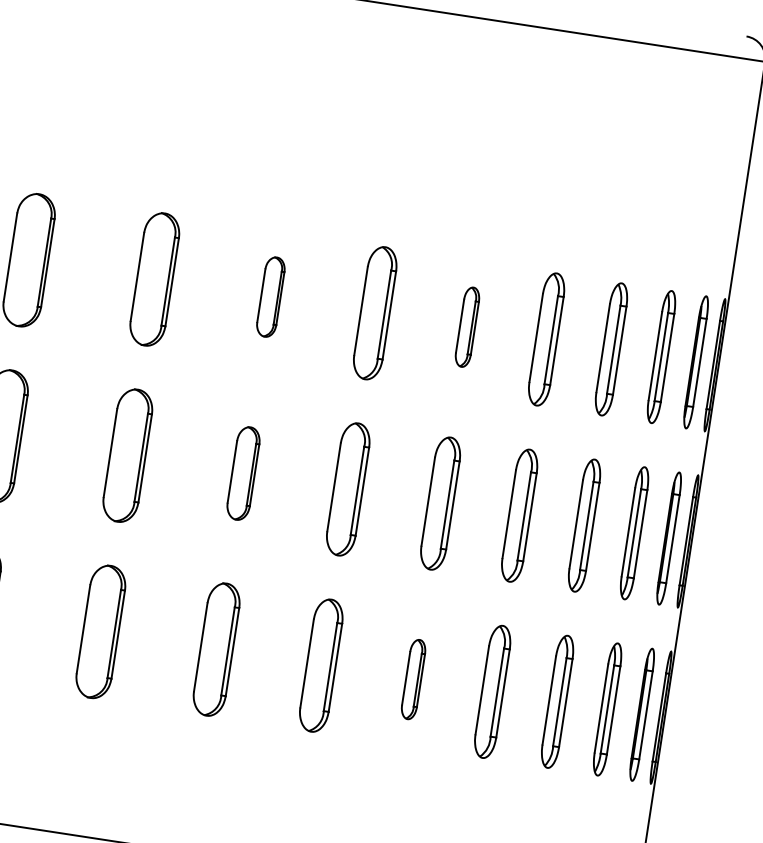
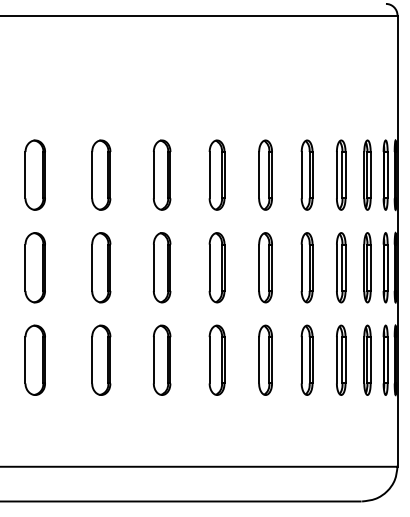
part: (271, 296) -> (162, 174), size x1.67
part: (467, 326) -> (265, 174), size x1.67
part: (242, 472) -> (161, 267), size x1.43
part: (413, 678) -> (265, 359), size x1.67

